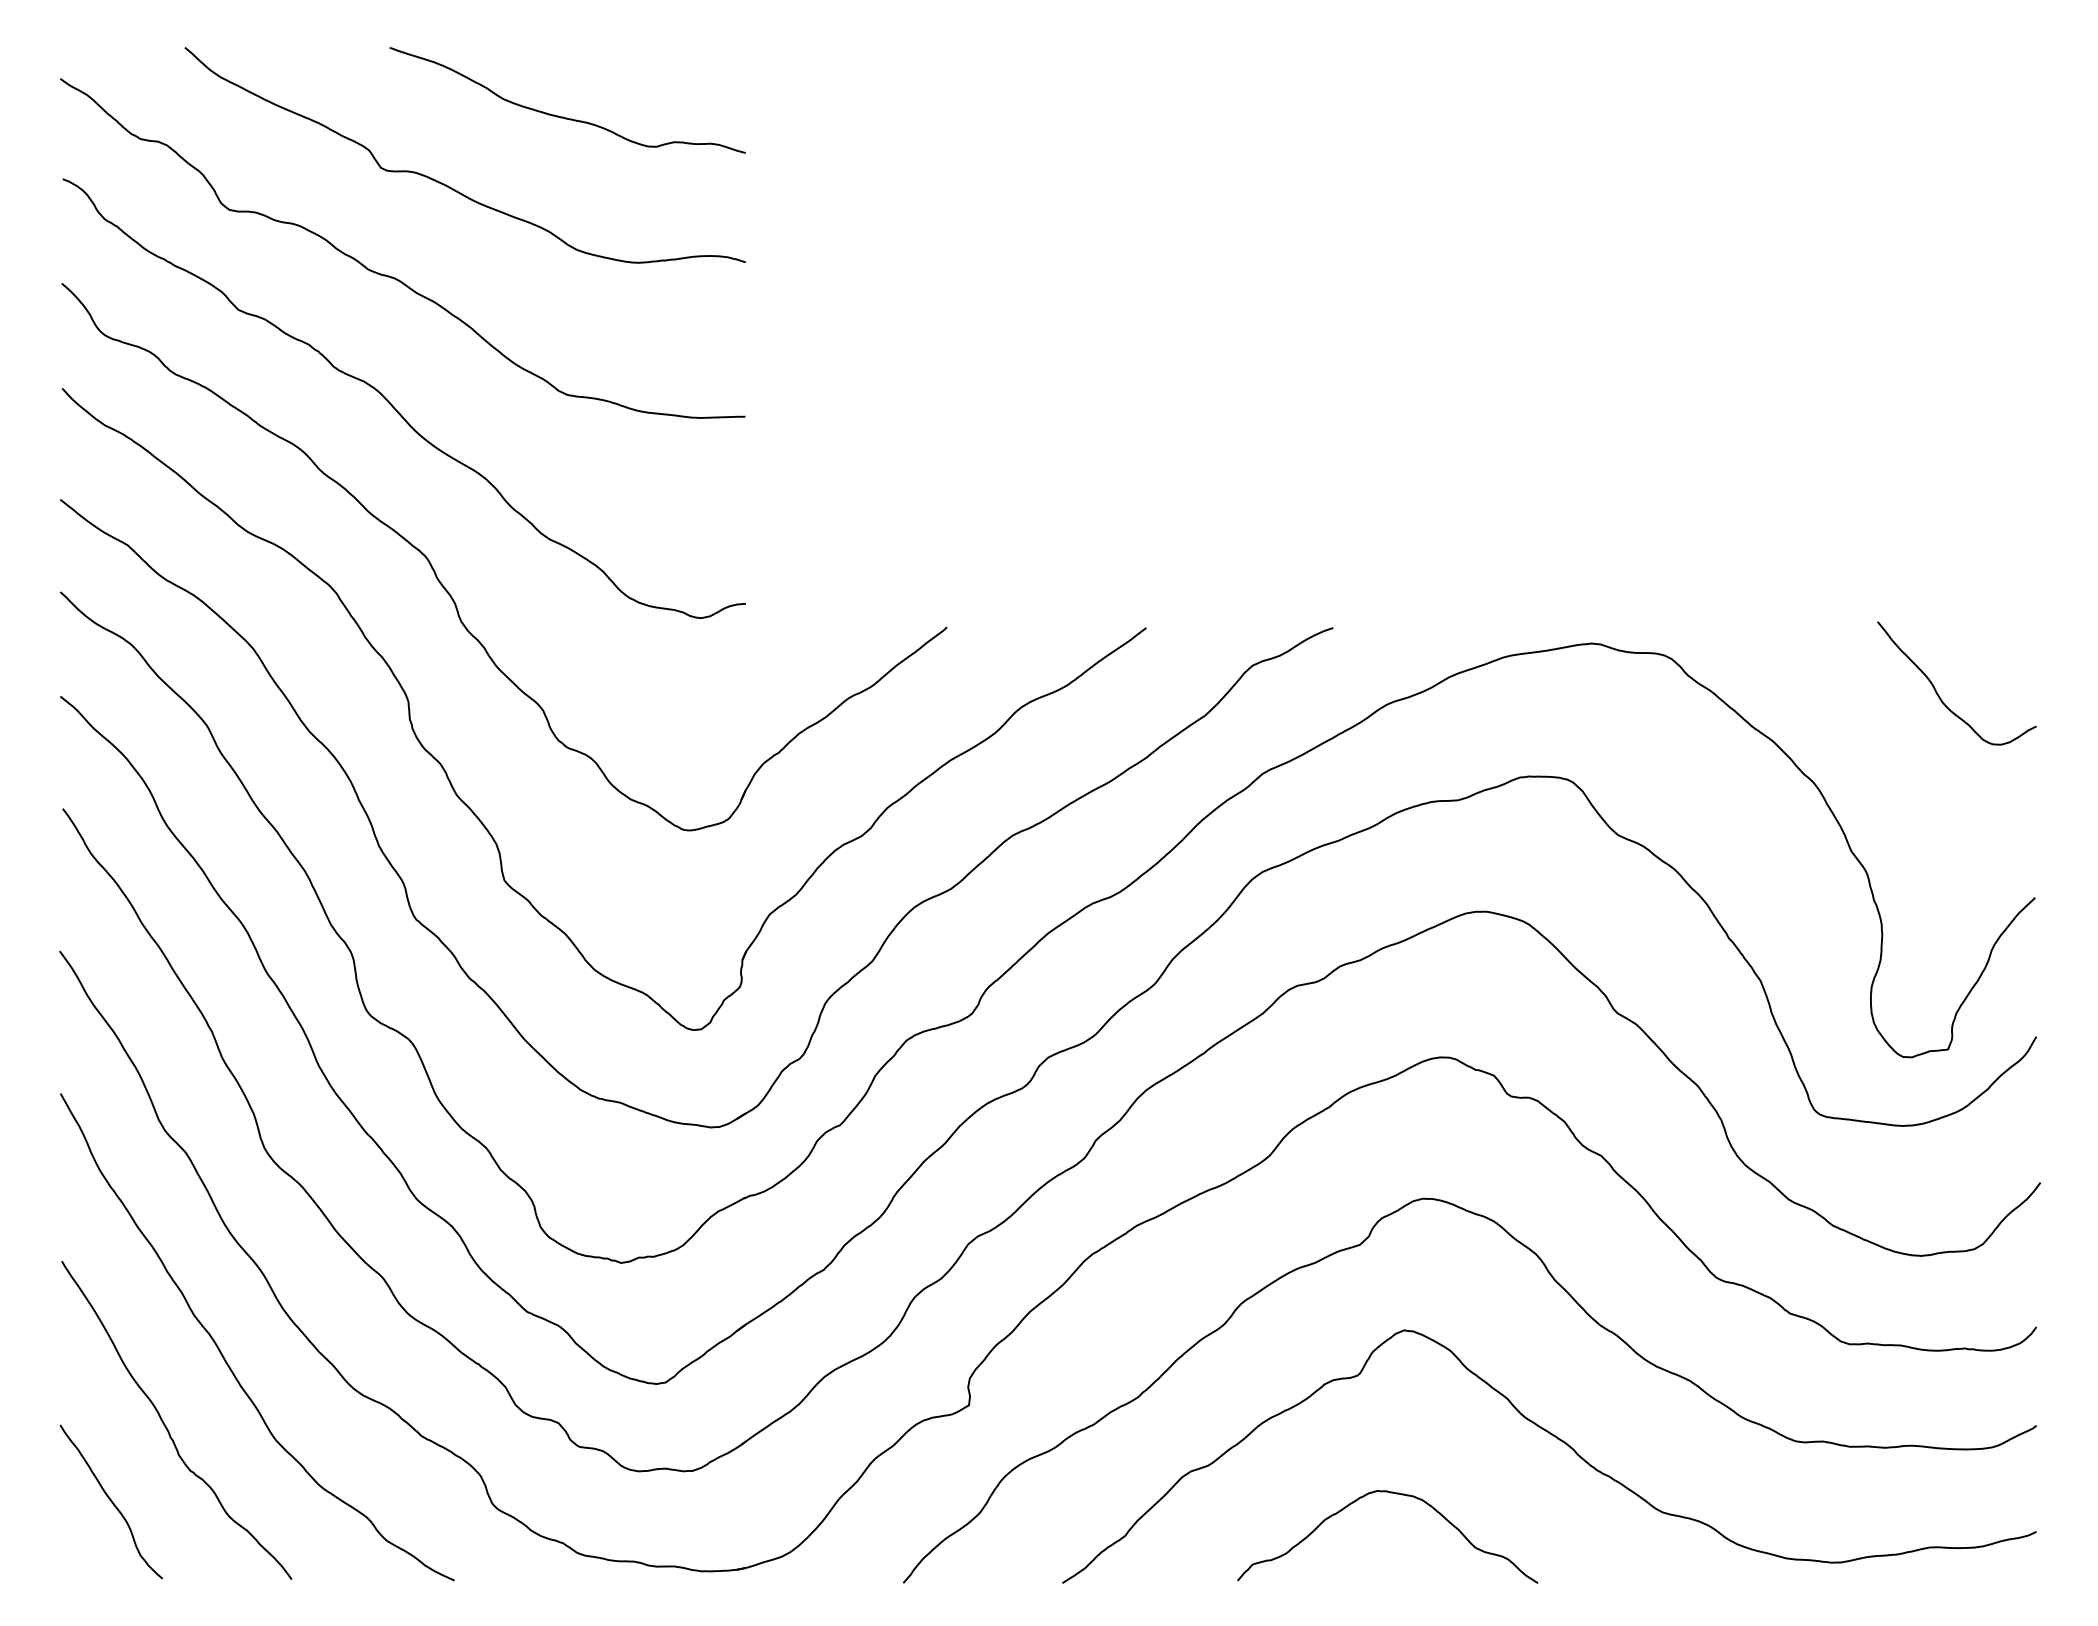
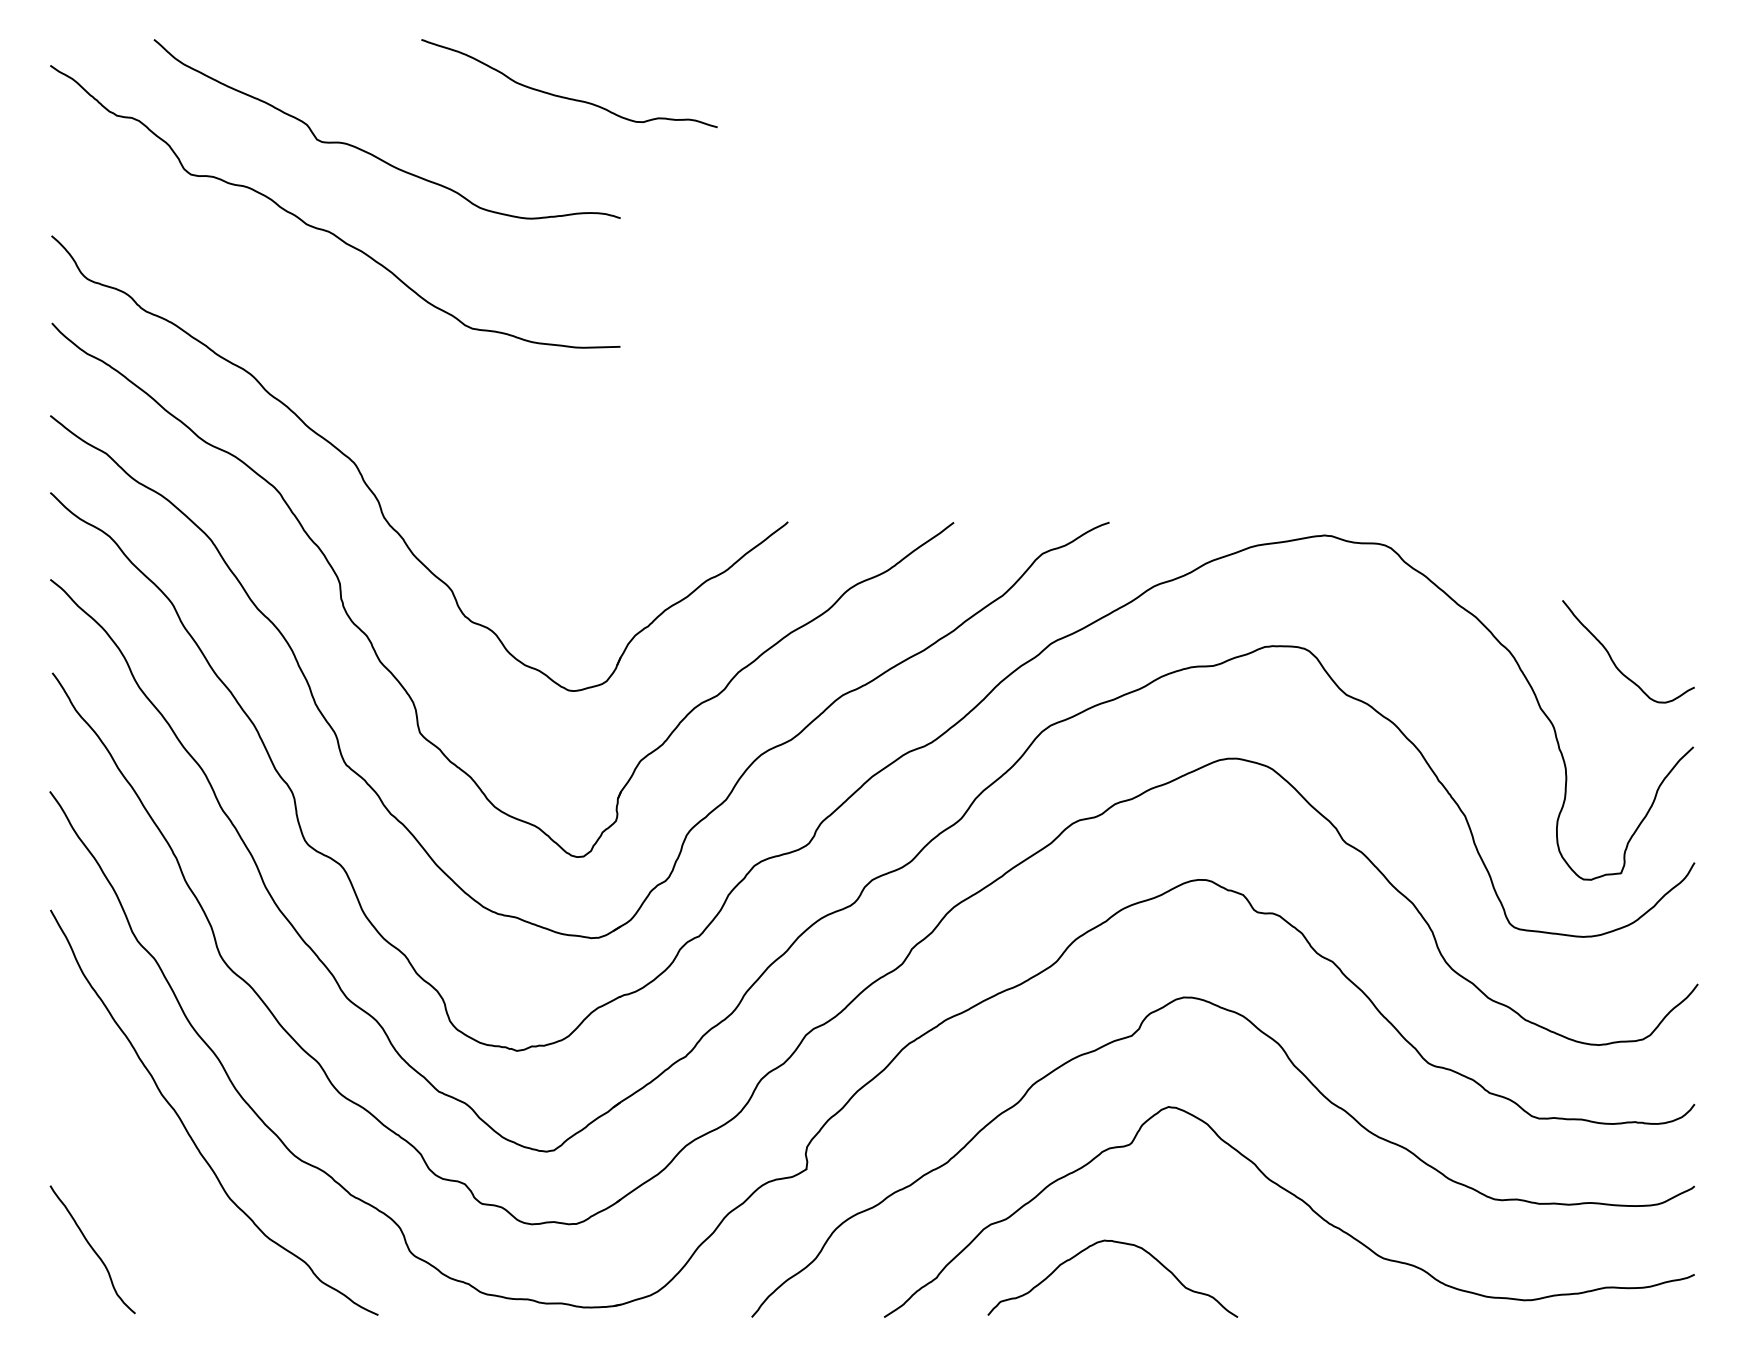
curve: (561, 115) -> (564, 96), moved
curve: (394, 406) -> (328, 338), removed
curve: (1937, 691) -> (1612, 658), moved
curve: (167, 1427) -> (139, 1187), removed
curve: (1394, 1494) -> (1118, 1243), moved

